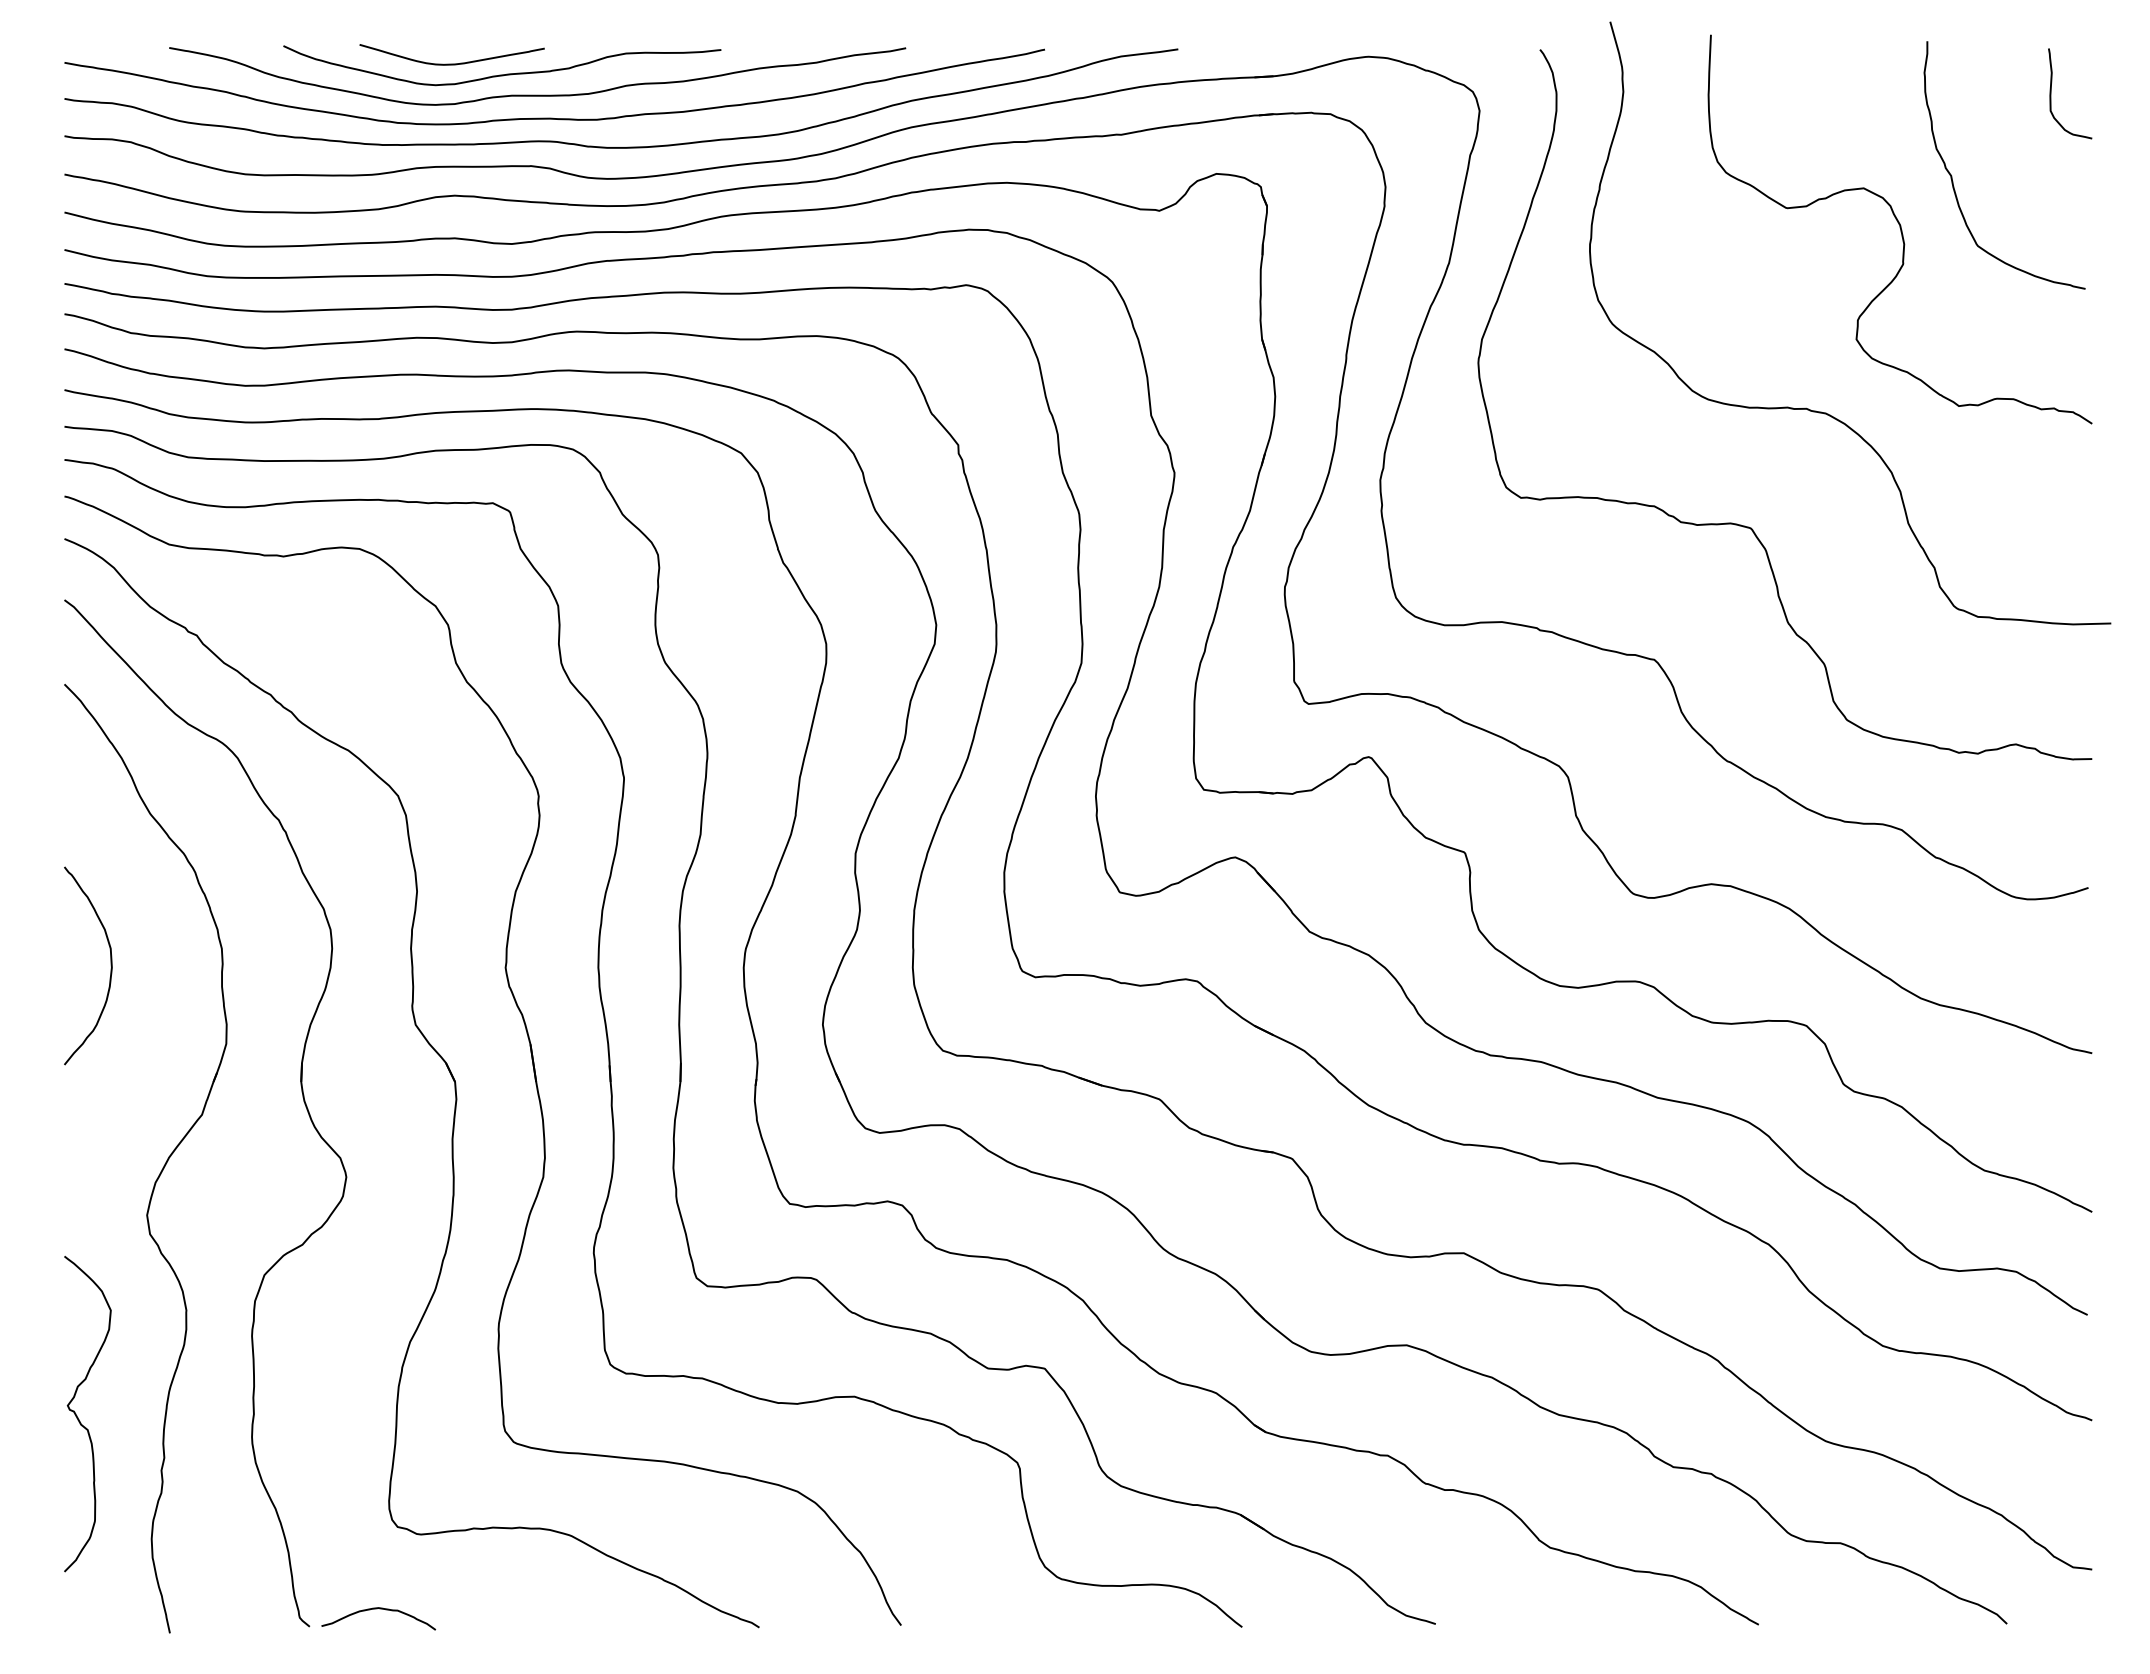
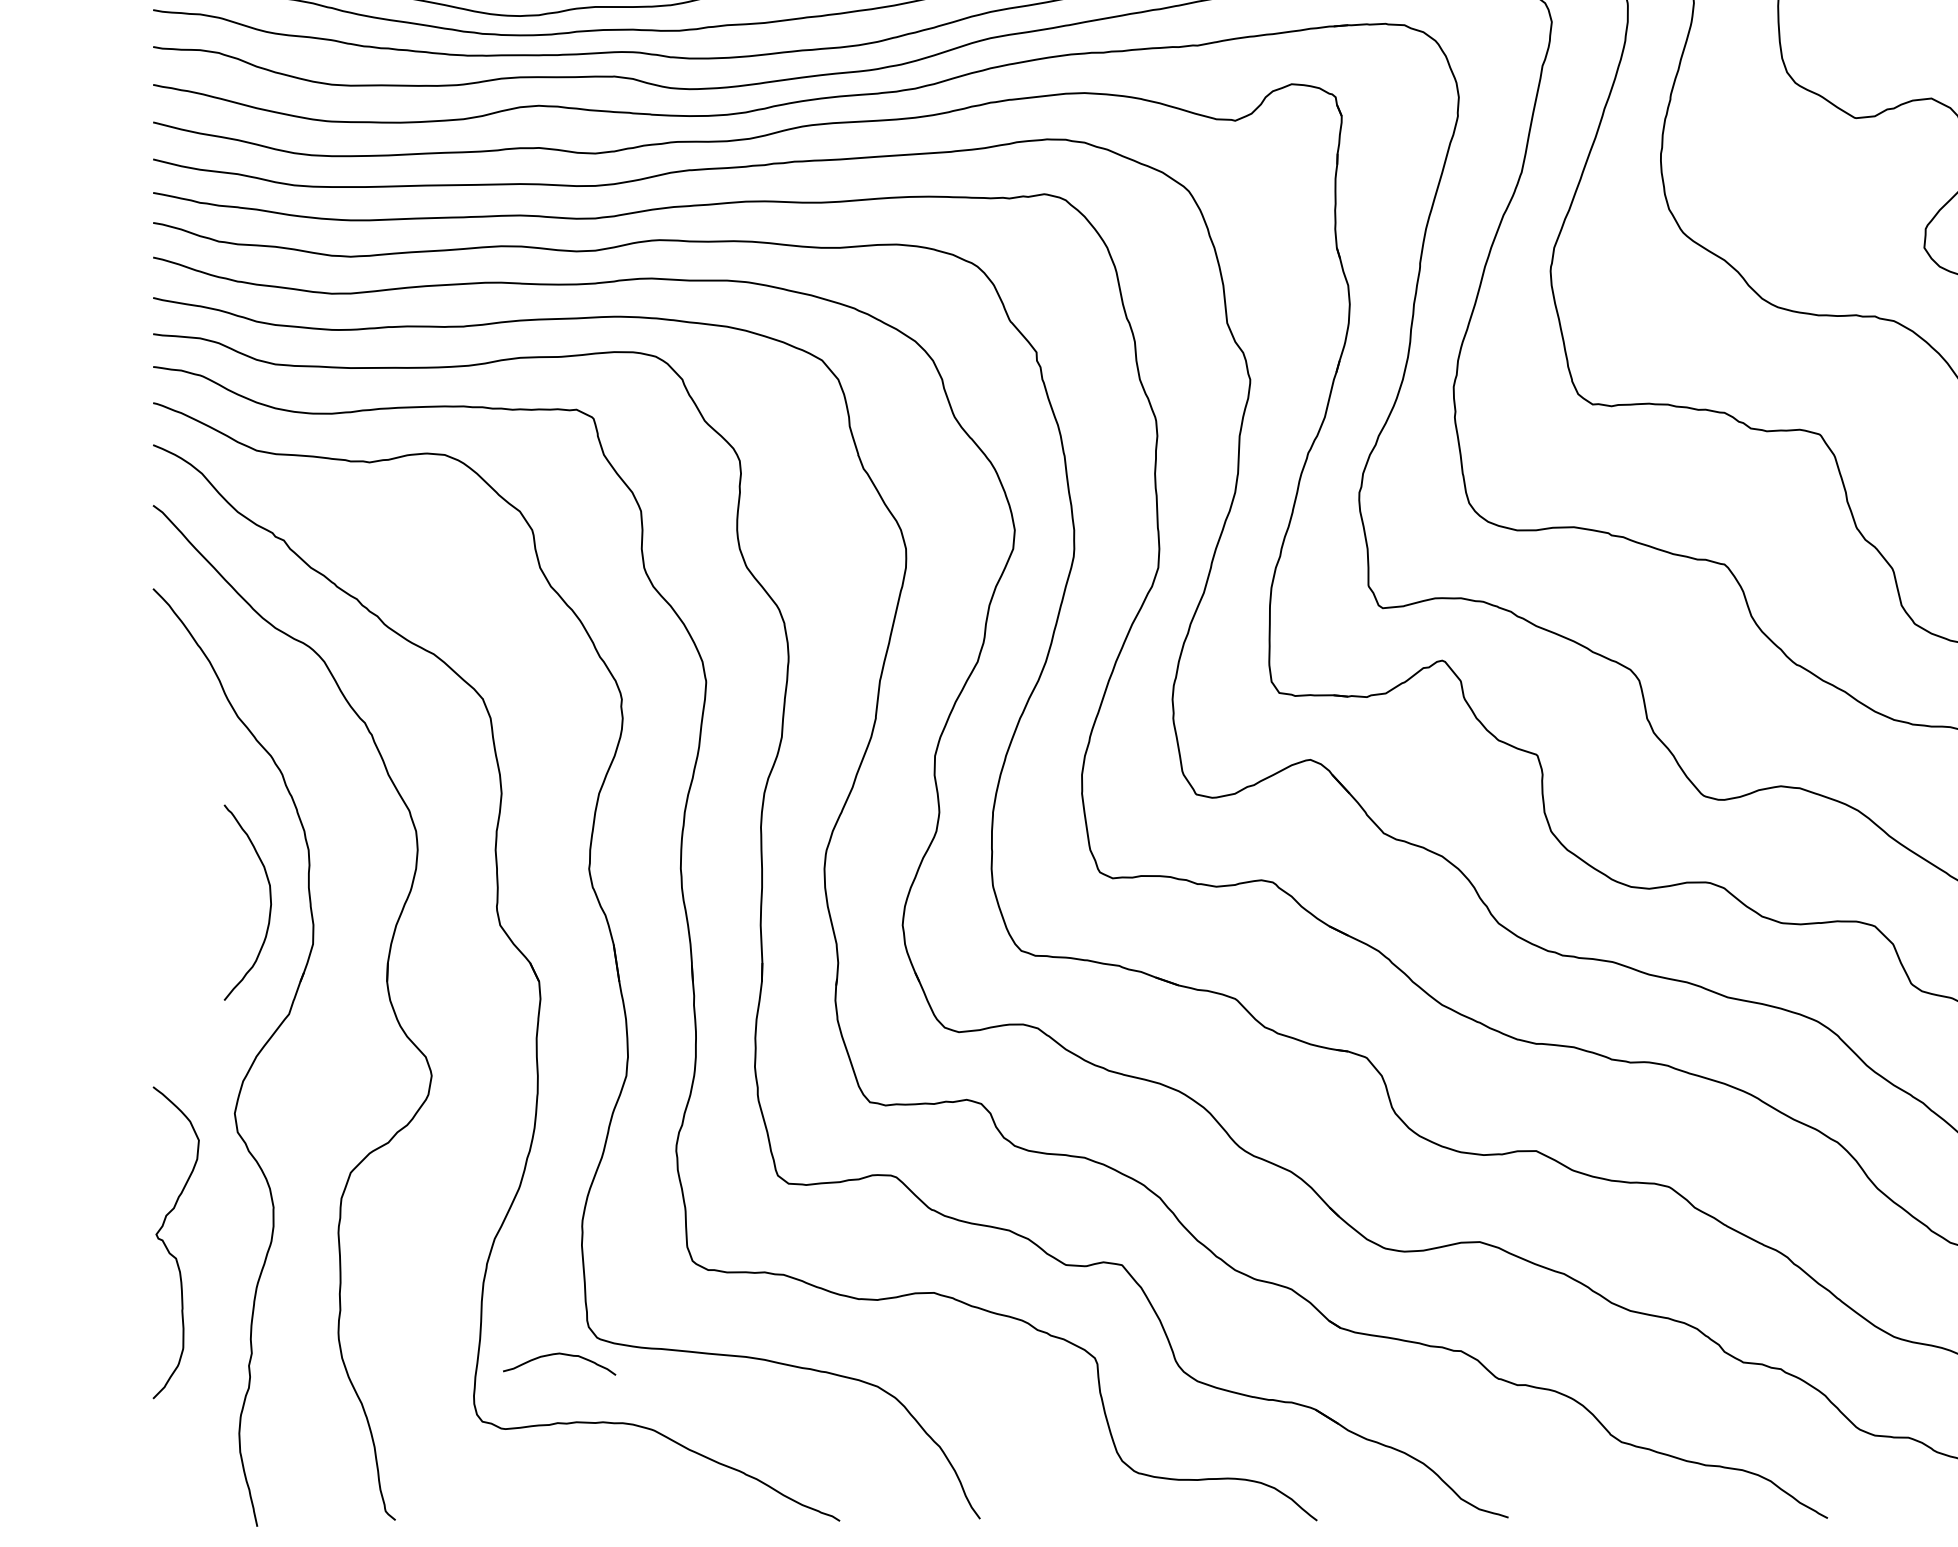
curve: (110, 965) -> (269, 902), moved
curve: (78, 1417) -> (166, 1246), moved
curve: (377, 1609) -> (558, 1354), moved

